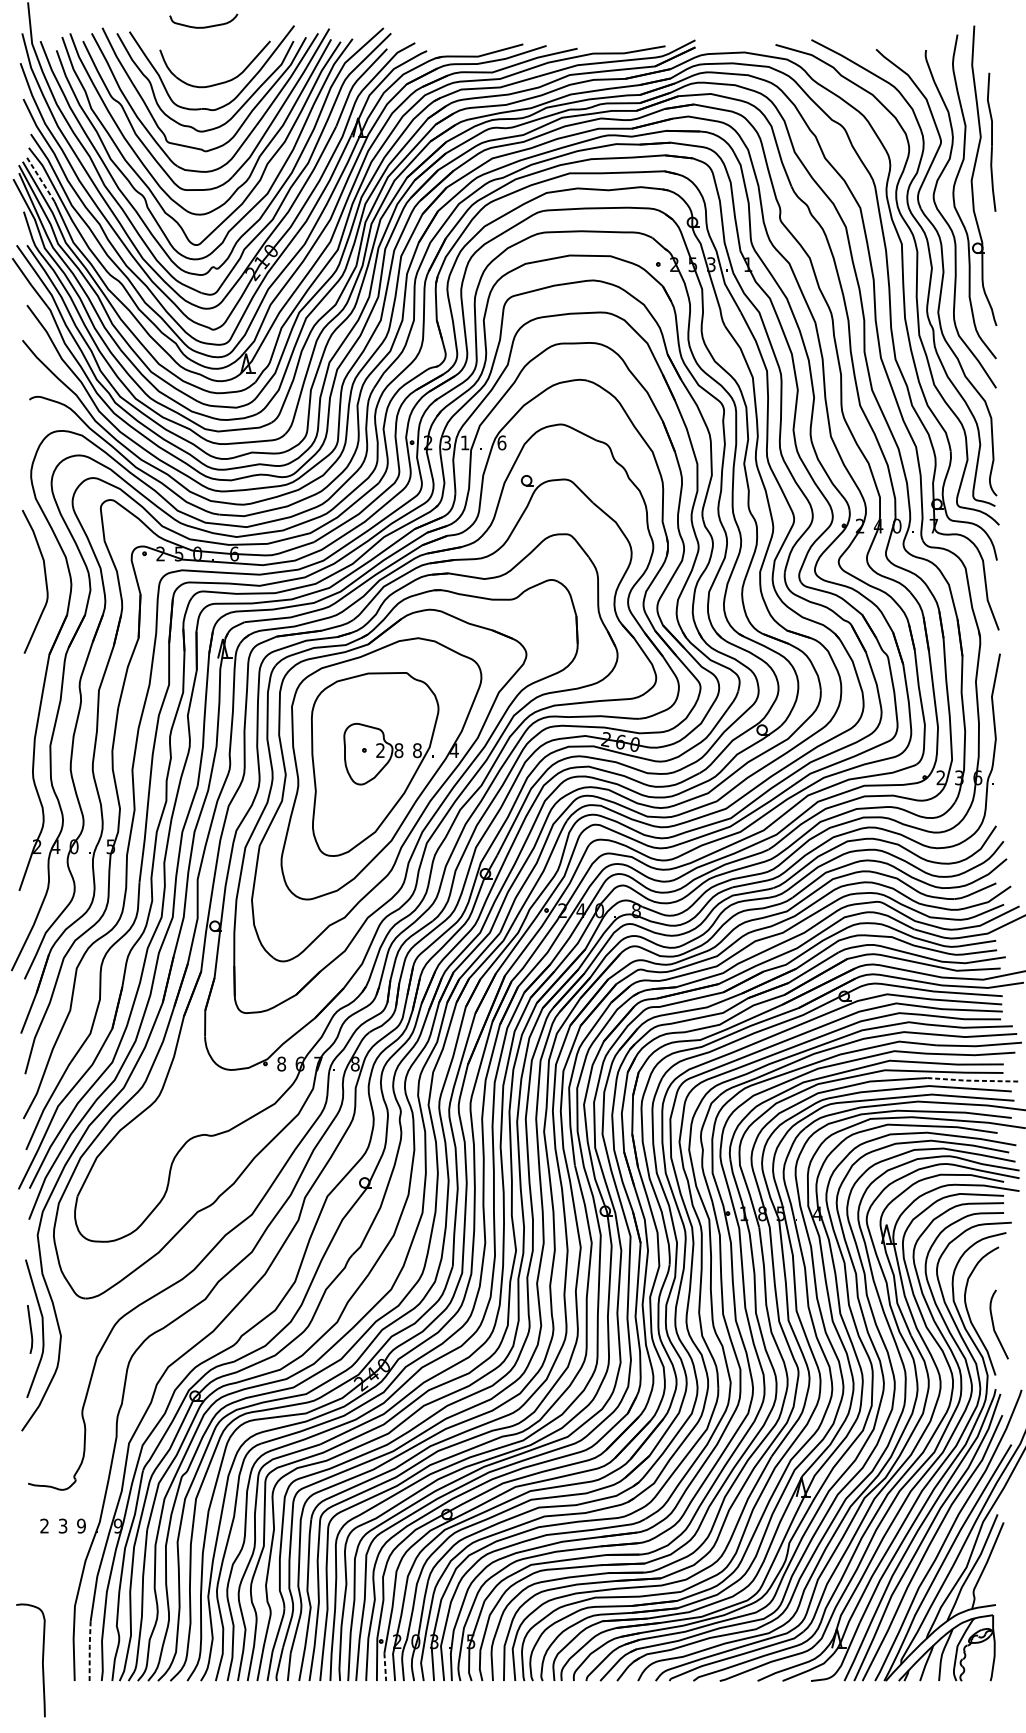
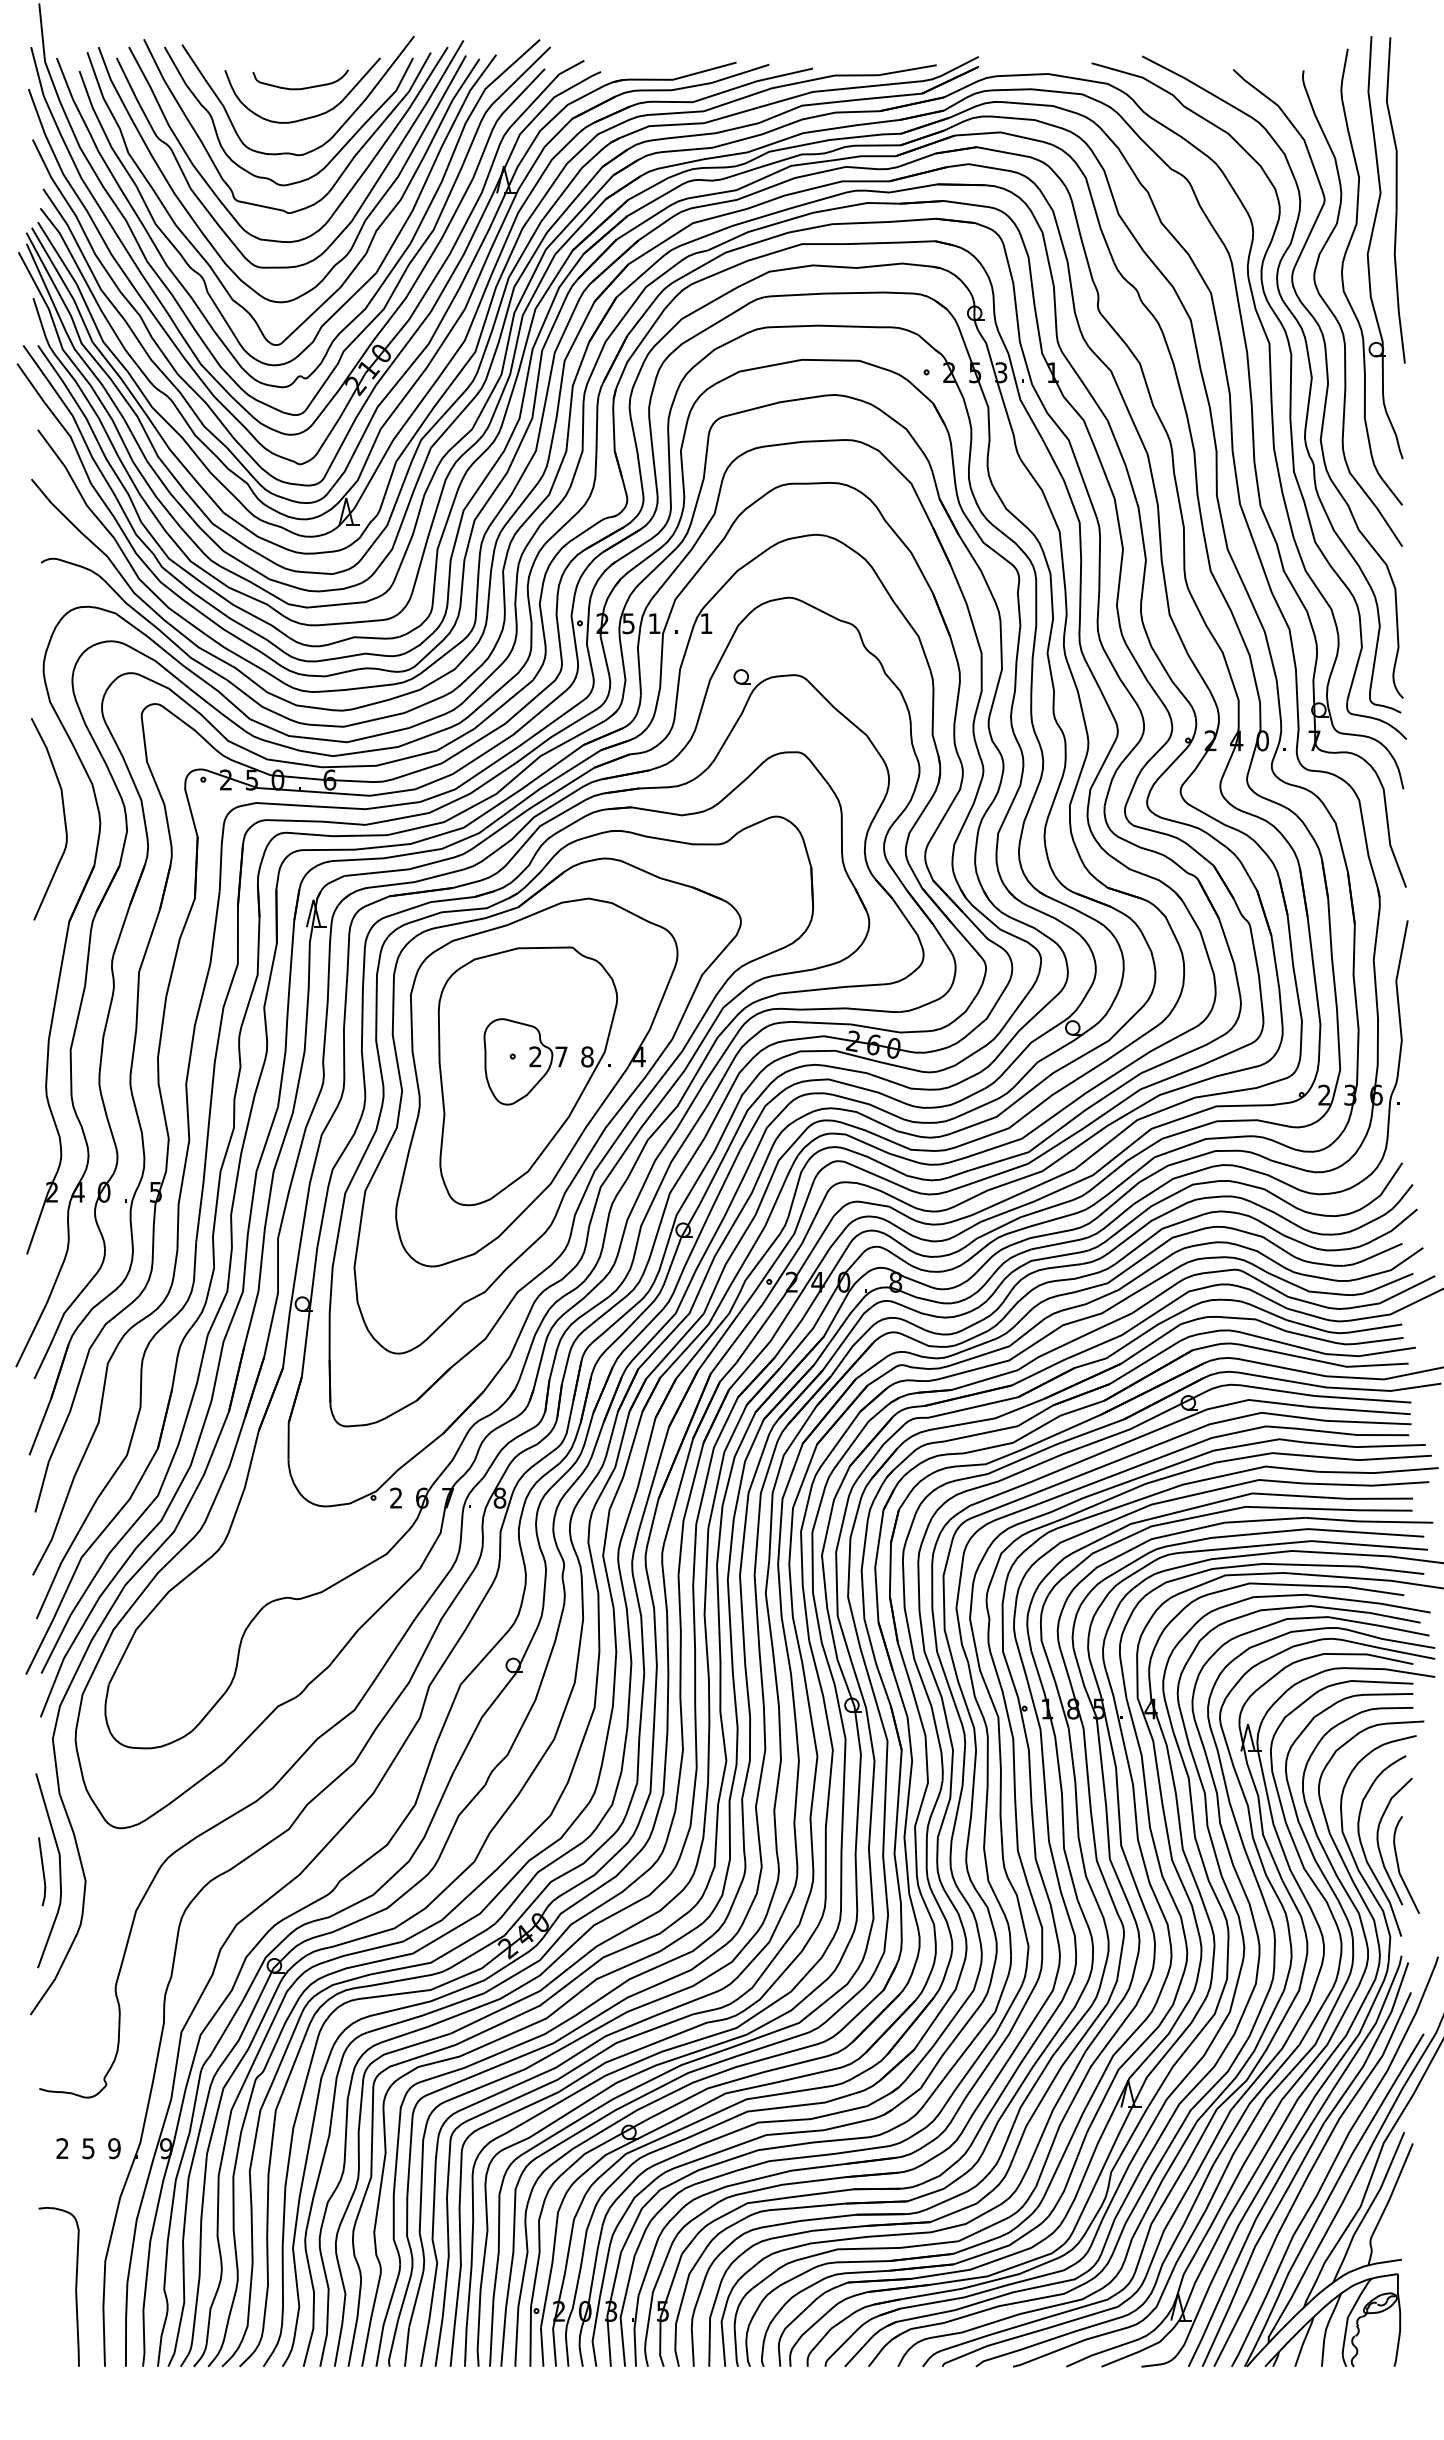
curve: (205, 26) -> (302, 87), moved
part: (991, 142) -> (1395, 200), size x1.67
line: (41, 179) -> (57, 253), dashed -> solid
text: (446, 442) -> (628, 623), 3 -> 5
text: (501, 442) -> (706, 623), 6 -> 1
text: (398, 750) -> (561, 1056), 8 -> 7
text: (281, 1063) -> (396, 1497), 8 -> 2
line: (972, 1080) -> (1368, 1521), dashed -> solid
curve: (980, 1310) -> (1379, 1844), added
text: (63, 1526) -> (88, 2148), 3 -> 5
line: (90, 1651) -> (126, 2324), dashed -> solid
curve: (42, 1660) -> (75, 2286), moved
line: (385, 1667) -> (542, 2347), dashed -> solid

